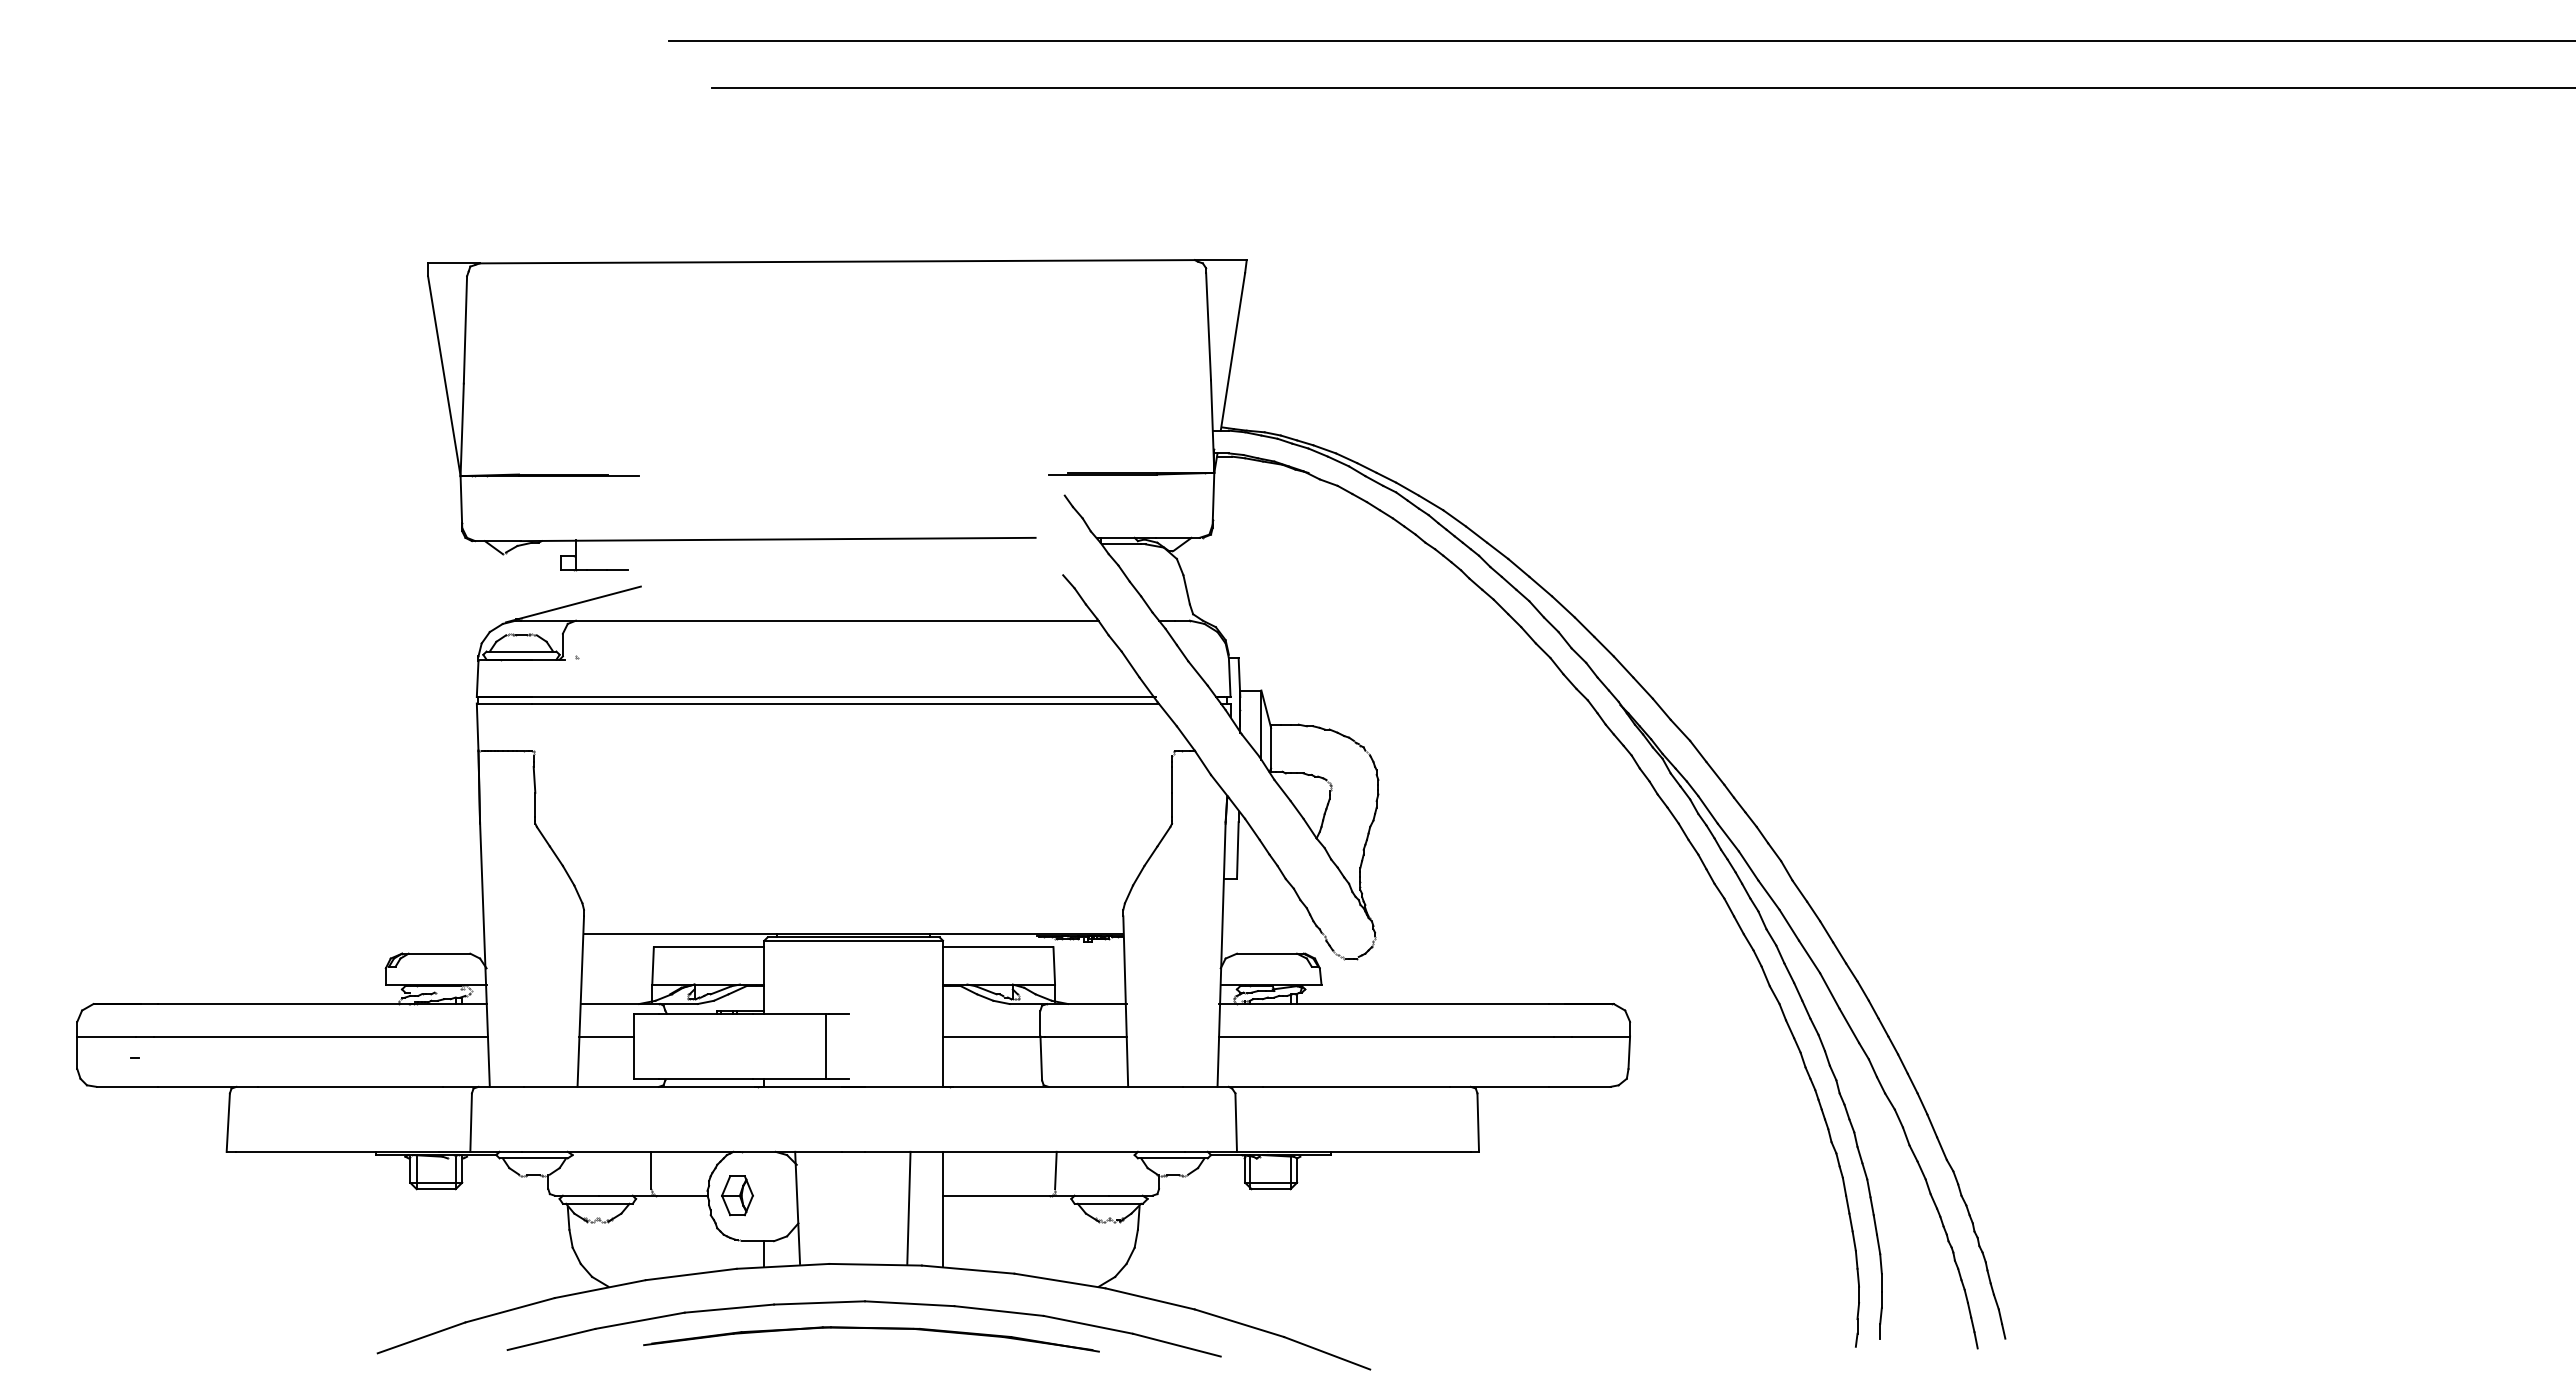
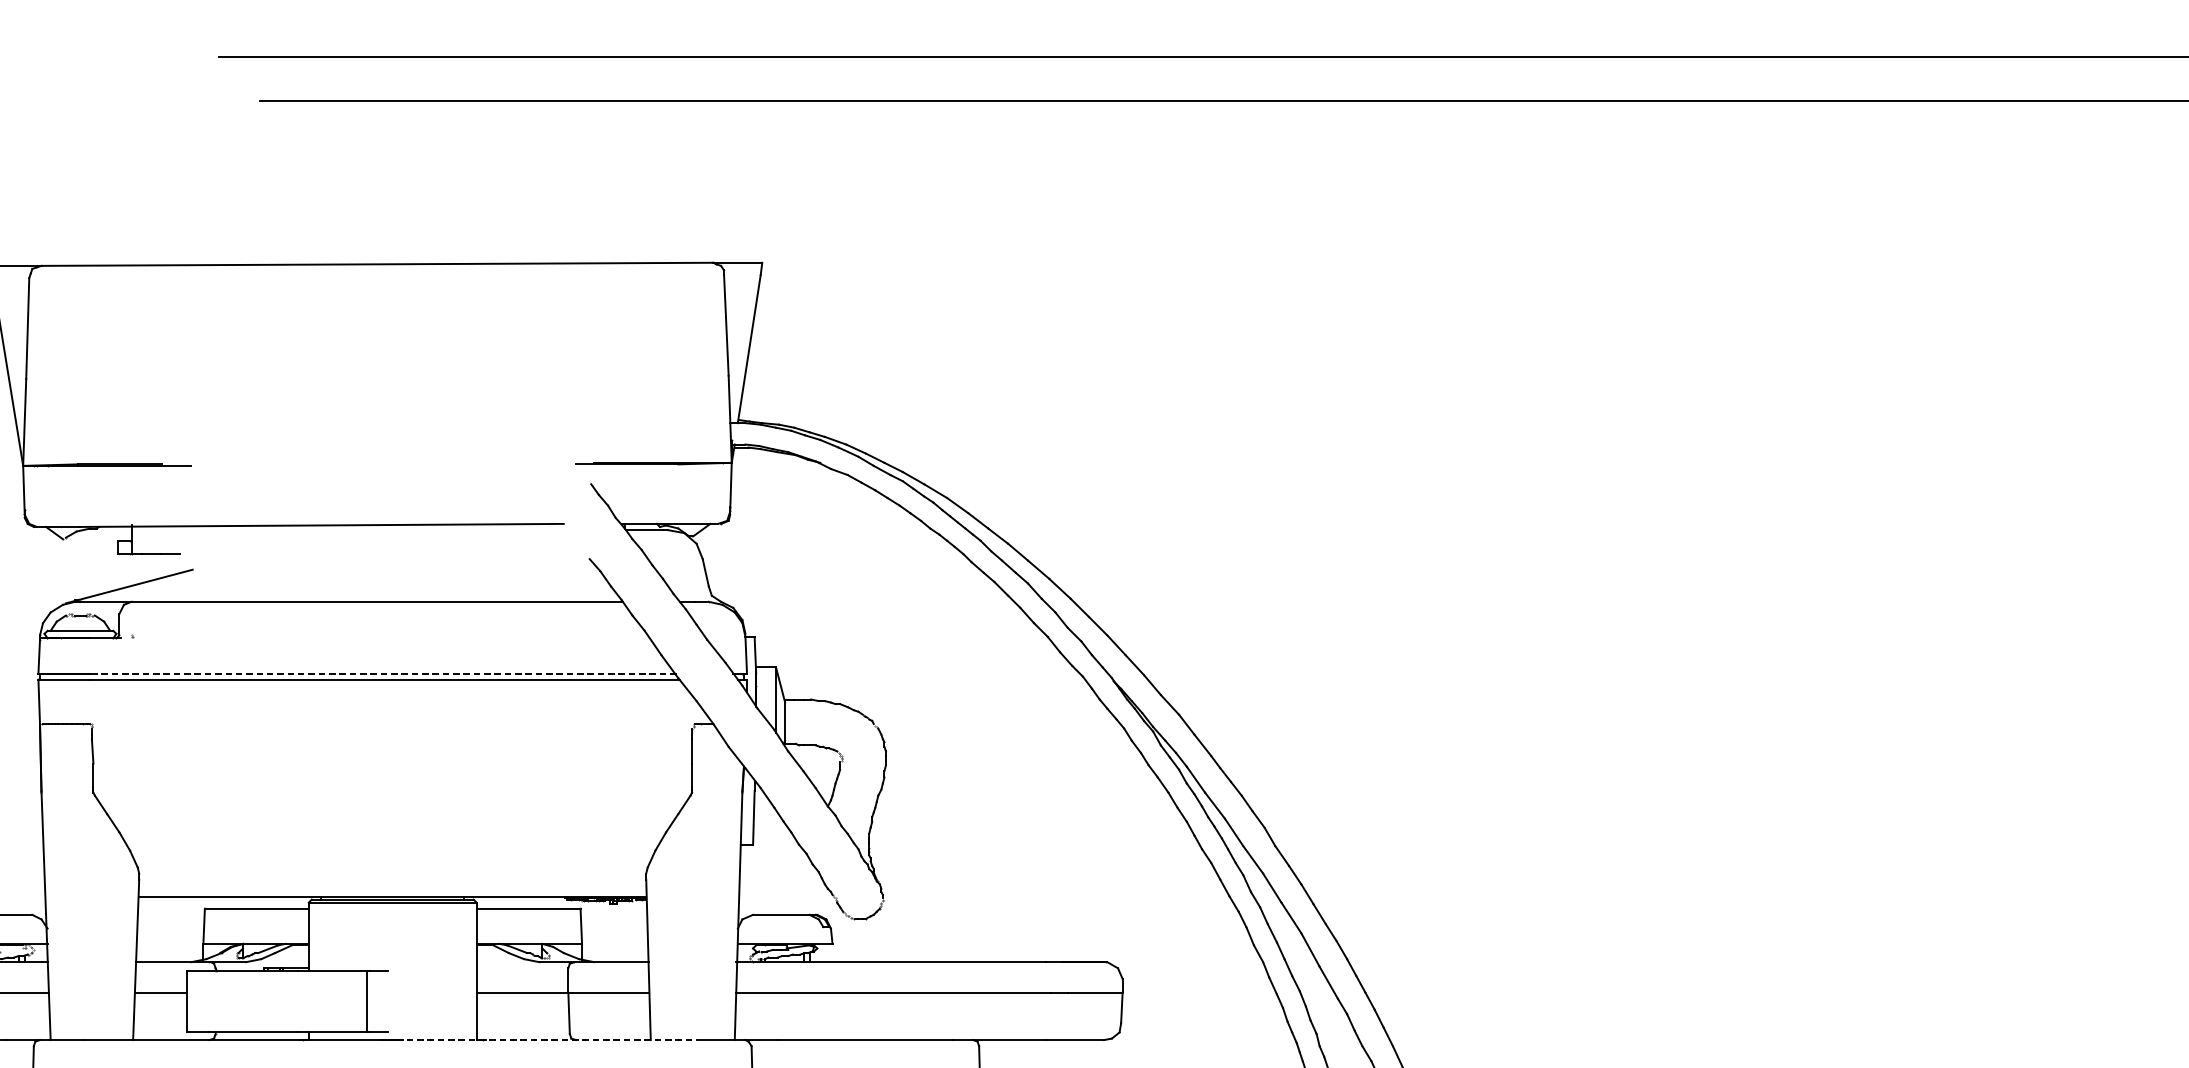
line: (843, 697) -> (383, 673), solid -> dashed
line: (1023, 1086) -> (552, 1039), solid -> dashed

